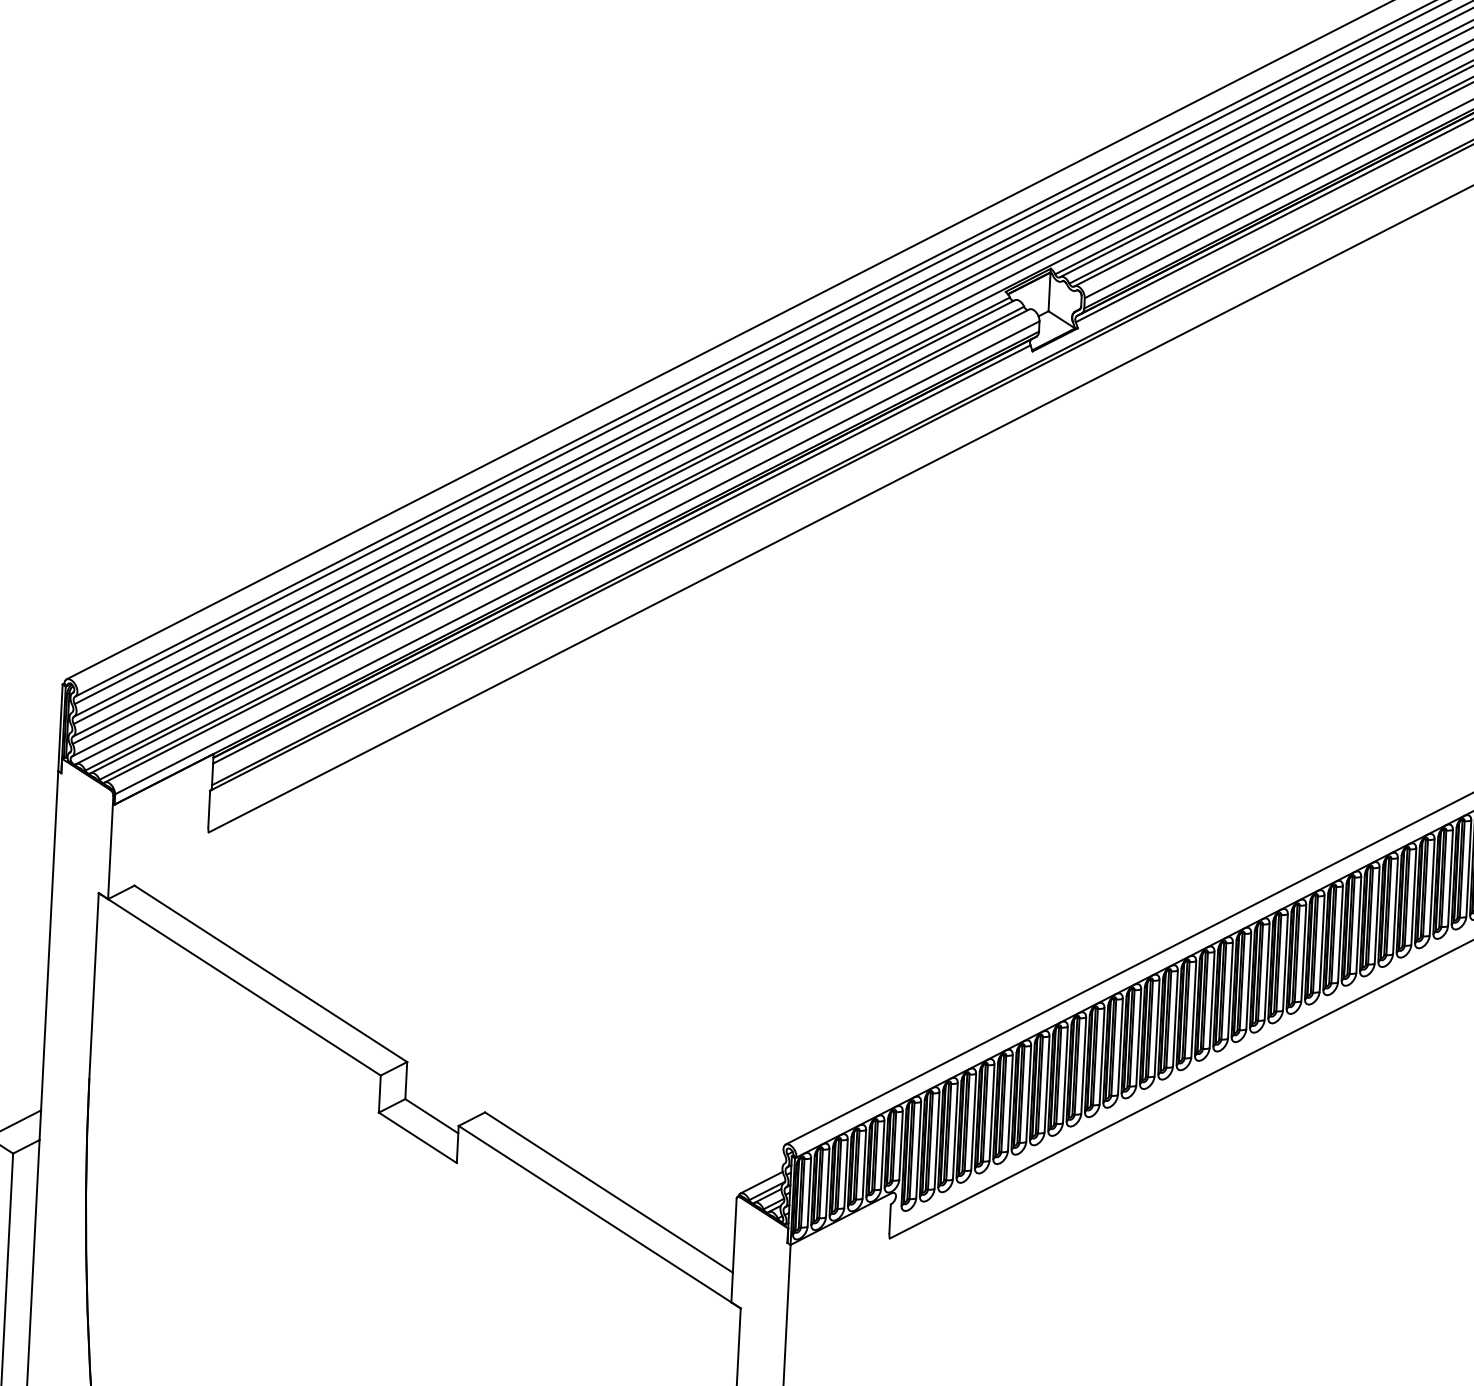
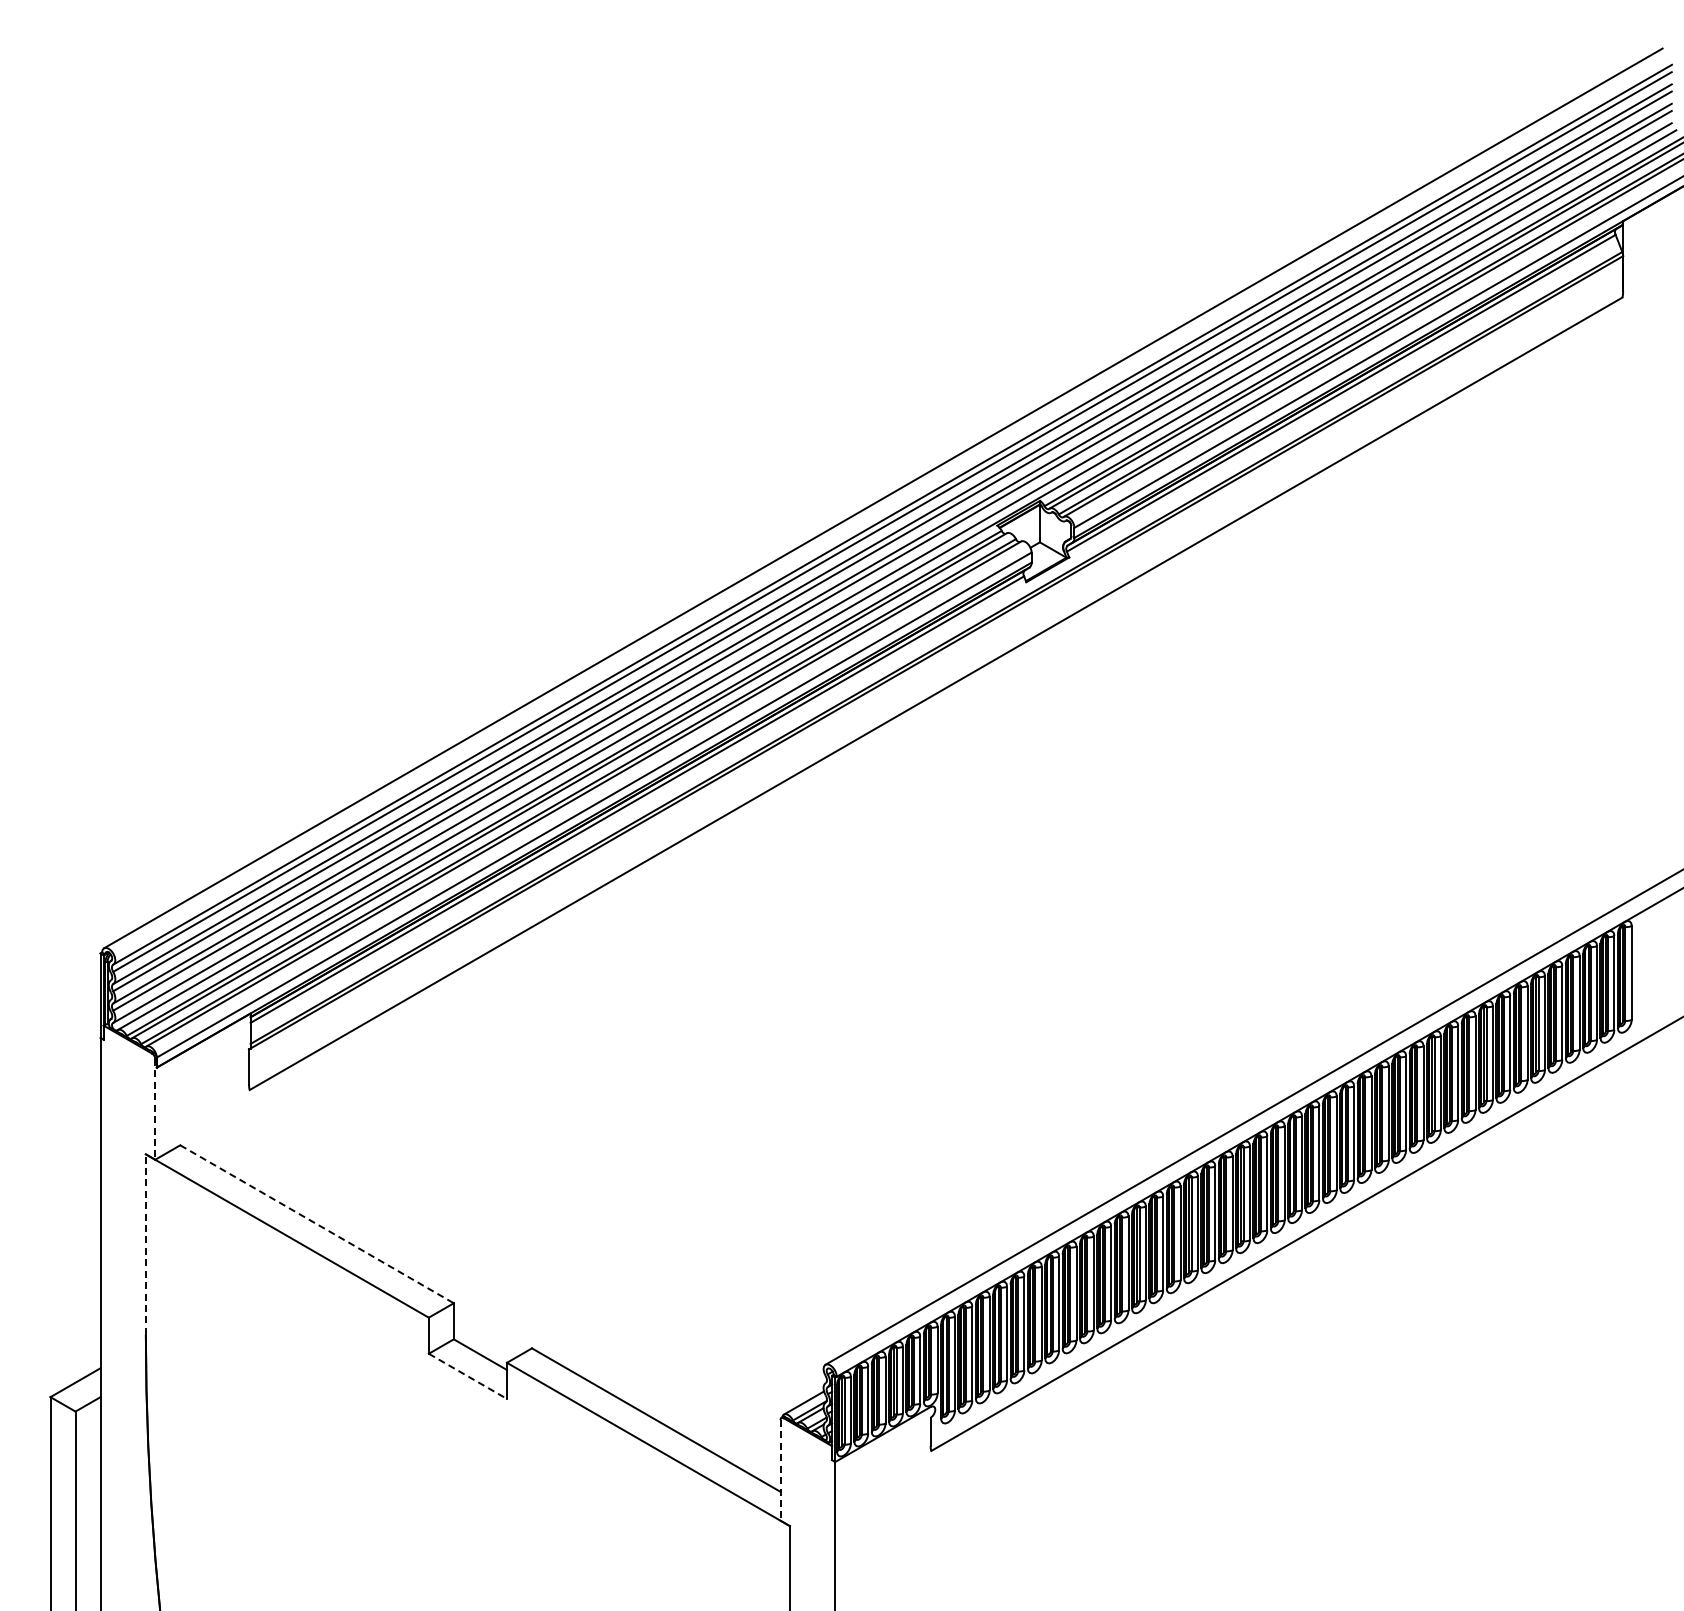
line: (110, 847) -> (155, 1109), solid -> dashed
line: (271, 974) -> (317, 1224), solid -> dashed
line: (93, 985) -> (145, 1244), solid -> dashed
line: (418, 1138) -> (468, 1376), solid -> dashed
line: (733, 1250) -> (780, 1470), solid -> dashed

